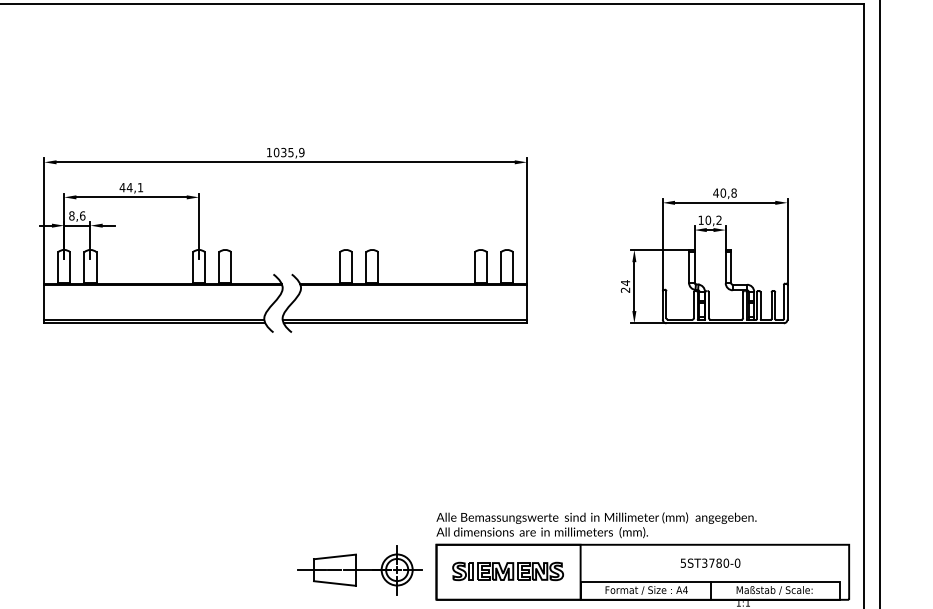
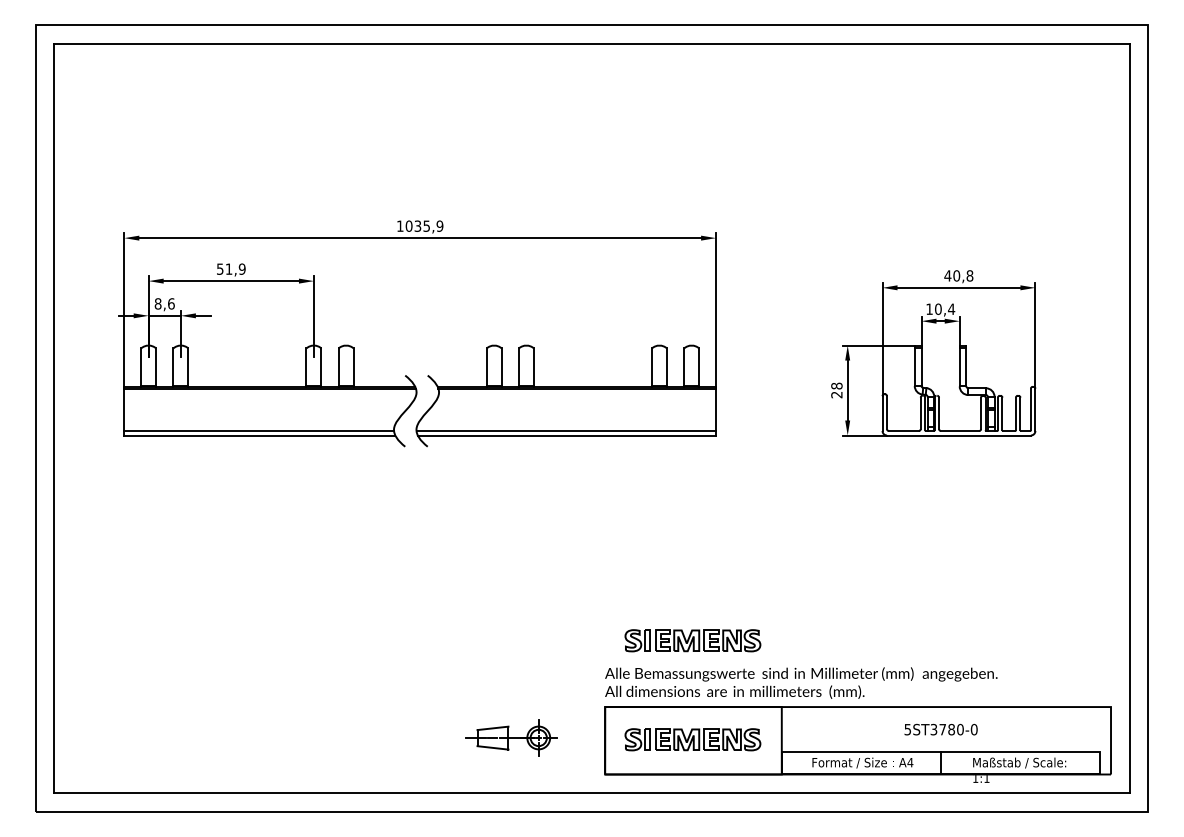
text: (130, 187) -> (230, 268), 44,1 -> 51,9
text: (719, 219) -> (951, 308), 10,2 -> 10,4
text: (625, 282) -> (836, 385), 24 -> 28
part: (507, 490) -> (692, 640), added
part: (360, 569) -> (511, 737), size x0.6

